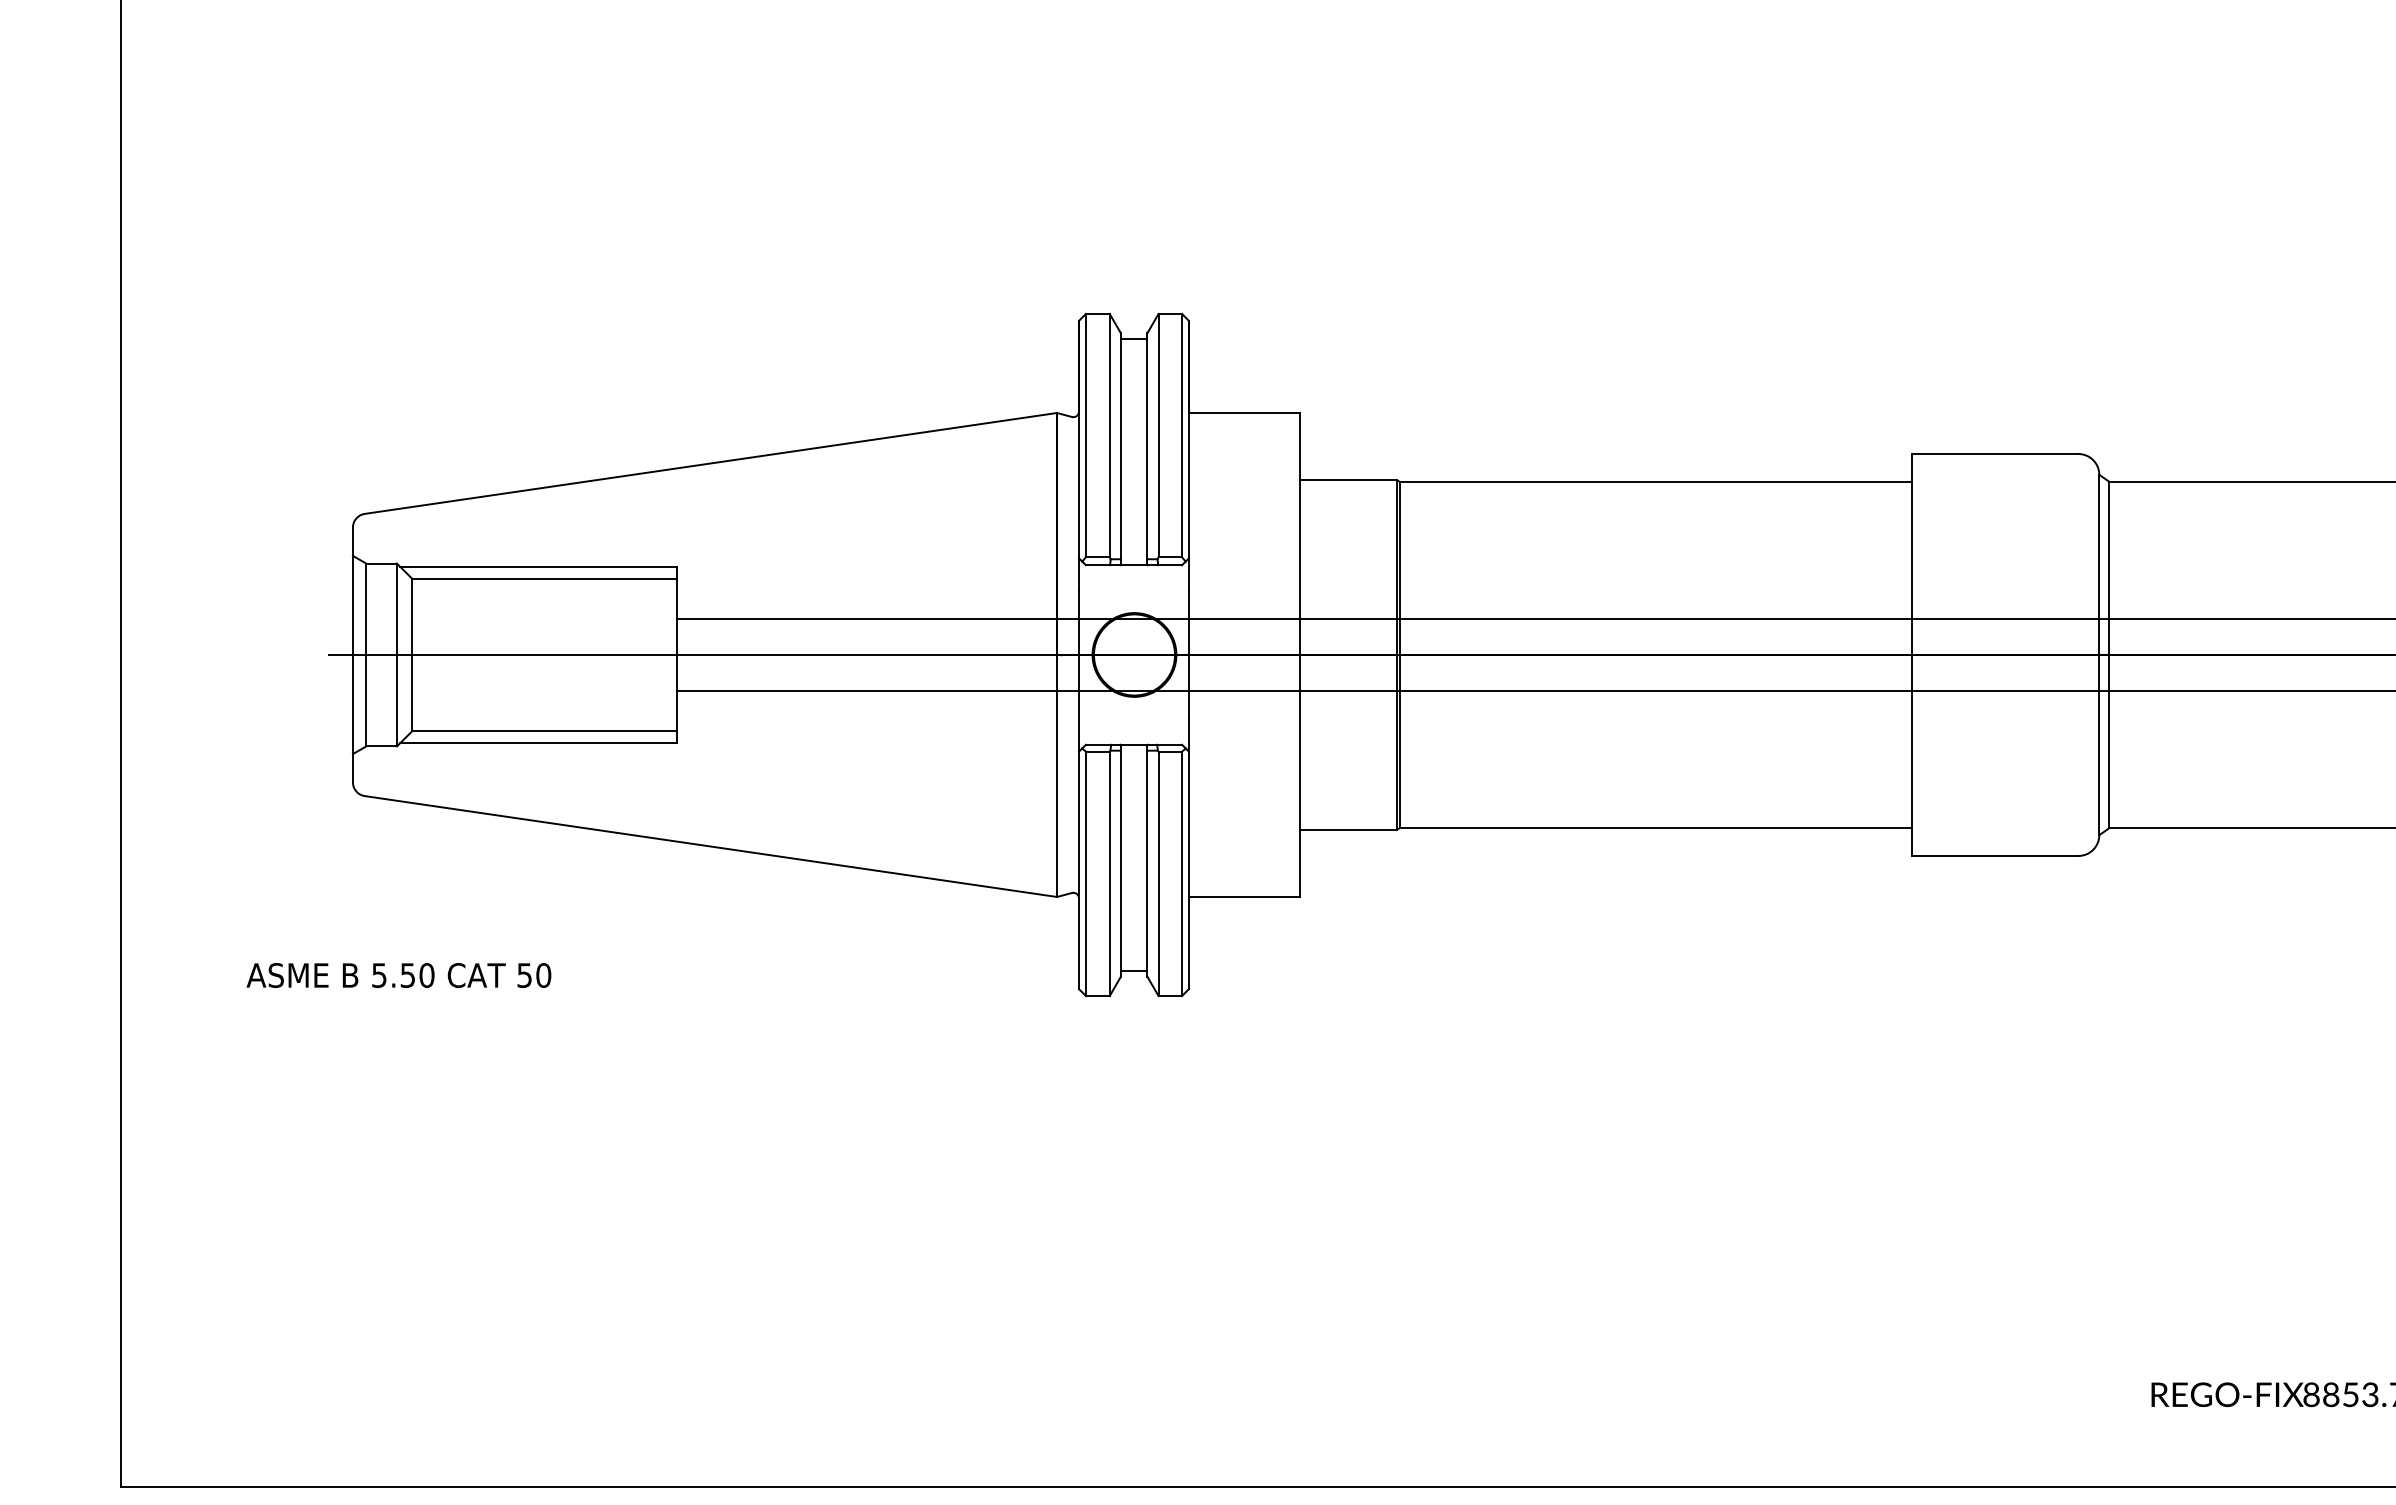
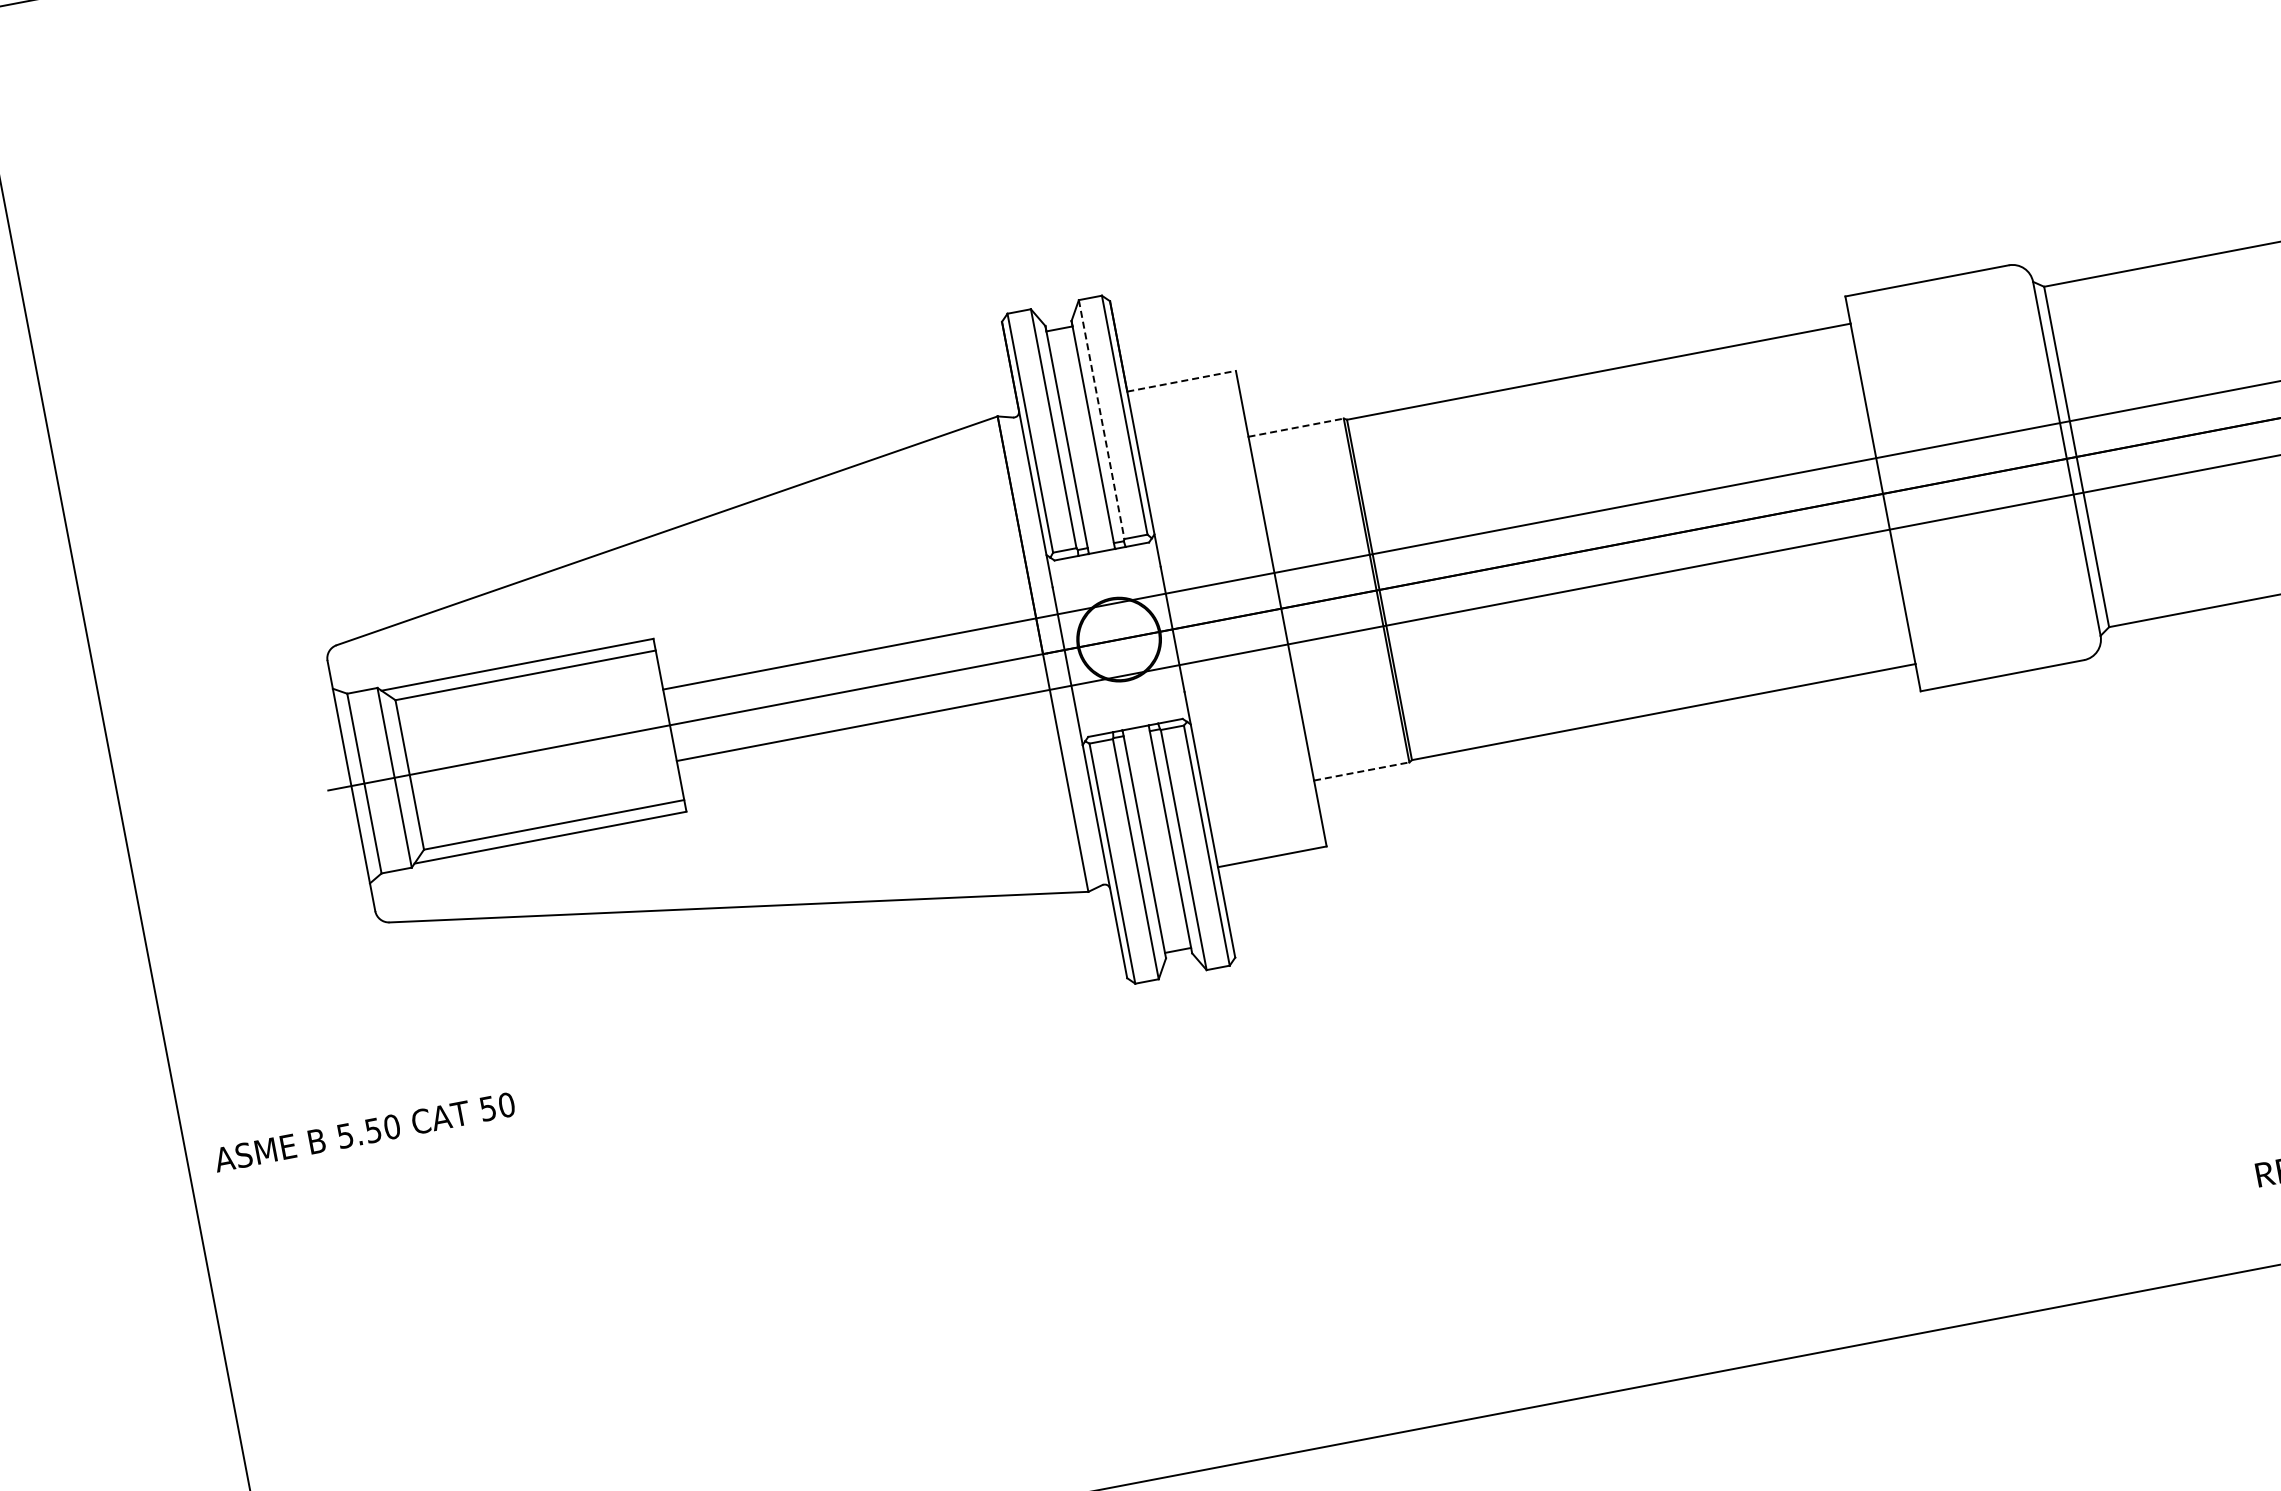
line: (1244, 412) -> (1181, 380), solid -> dashed
line: (1158, 435) -> (1101, 419), solid -> dashed
line: (1348, 480) -> (1296, 428), solid -> dashed
line: (1348, 829) -> (1362, 770), solid -> dashed
text: (398, 975) -> (364, 1132), moved

